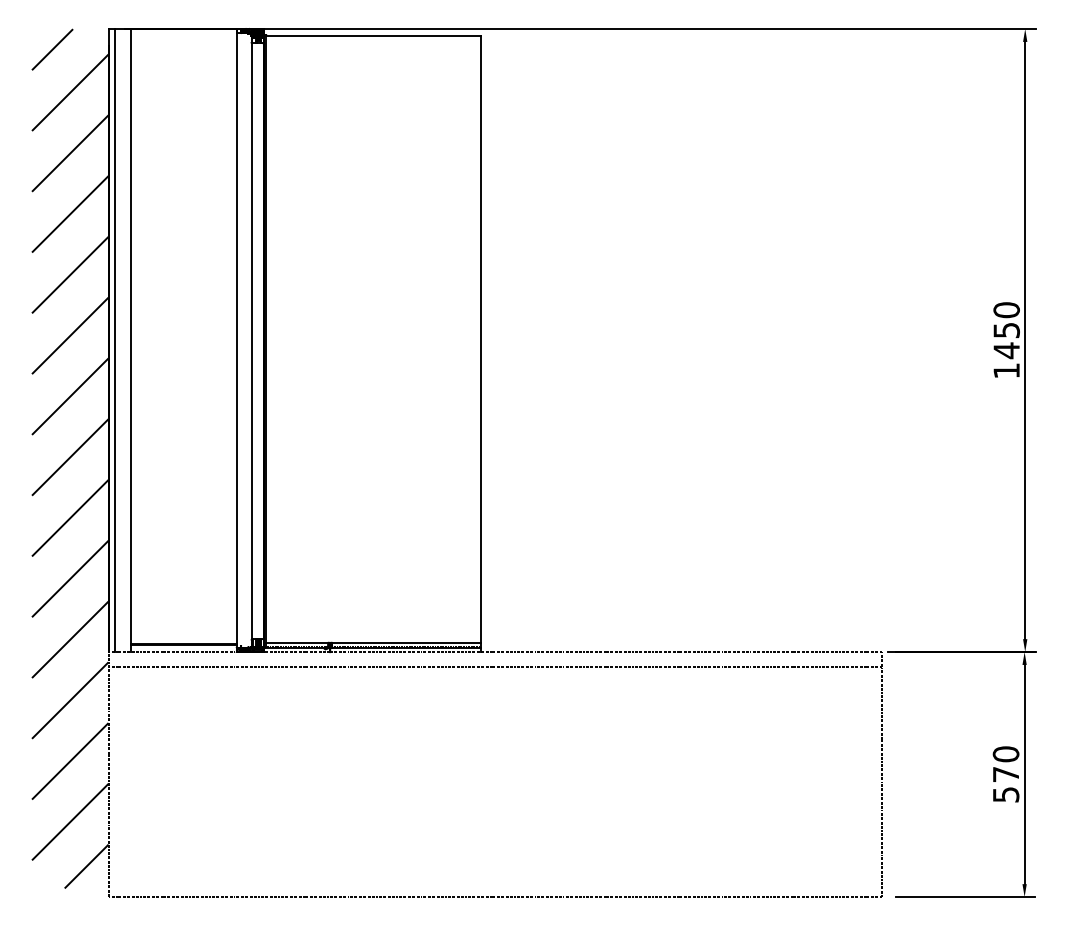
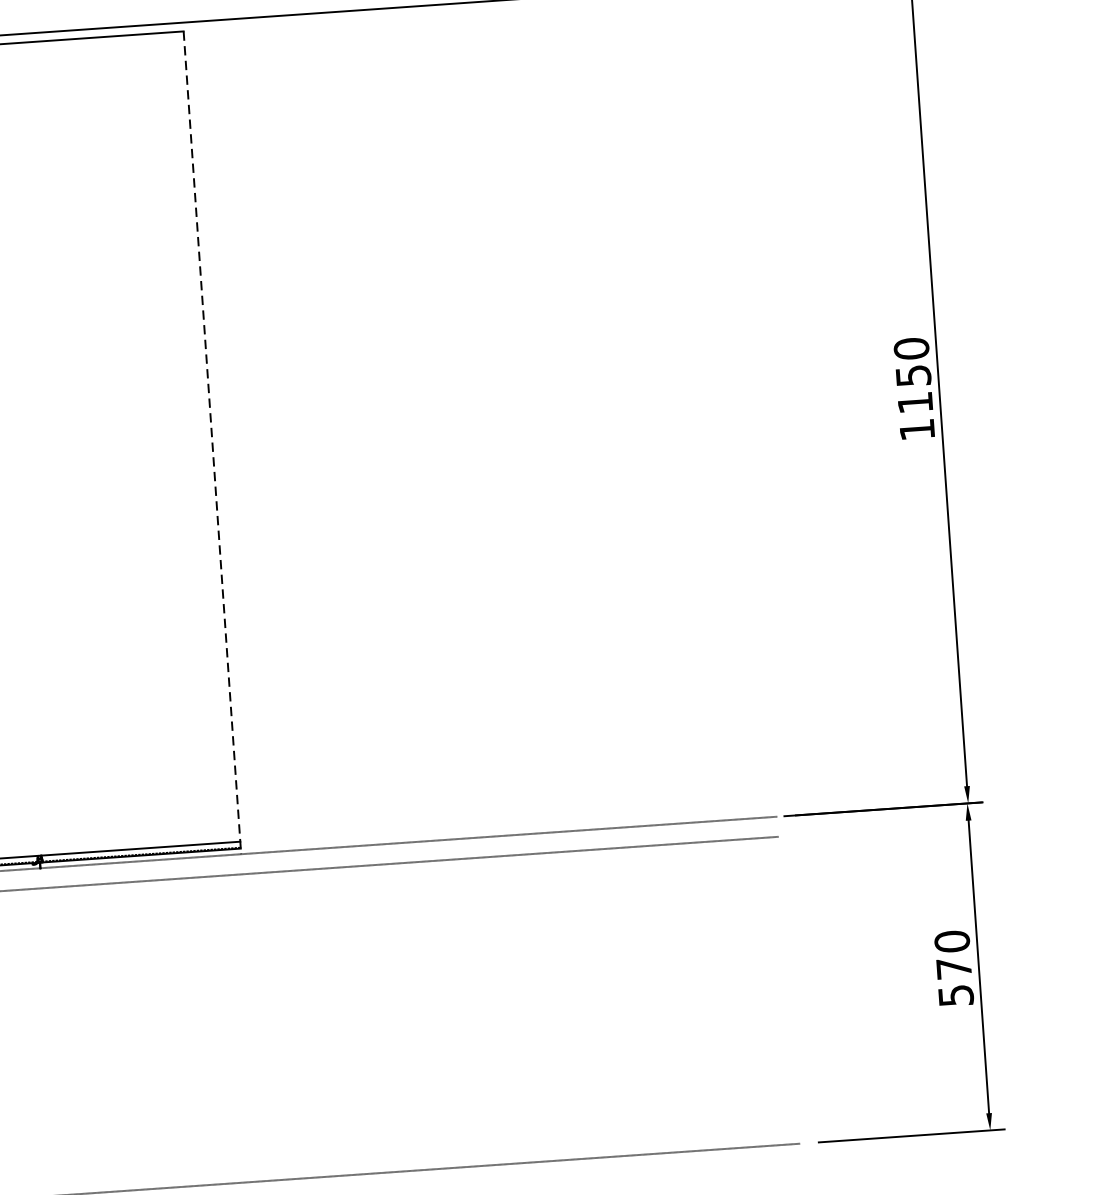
line: (480, 344) -> (212, 443), solid -> dashed
text: (1006, 350) -> (915, 402), 1450 -> 1150
line: (882, 774) -> (789, 980), removed

